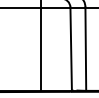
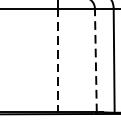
line: (71, 48) -> (96, 59), solid -> dashed
line: (41, 49) -> (58, 61), solid -> dashed

